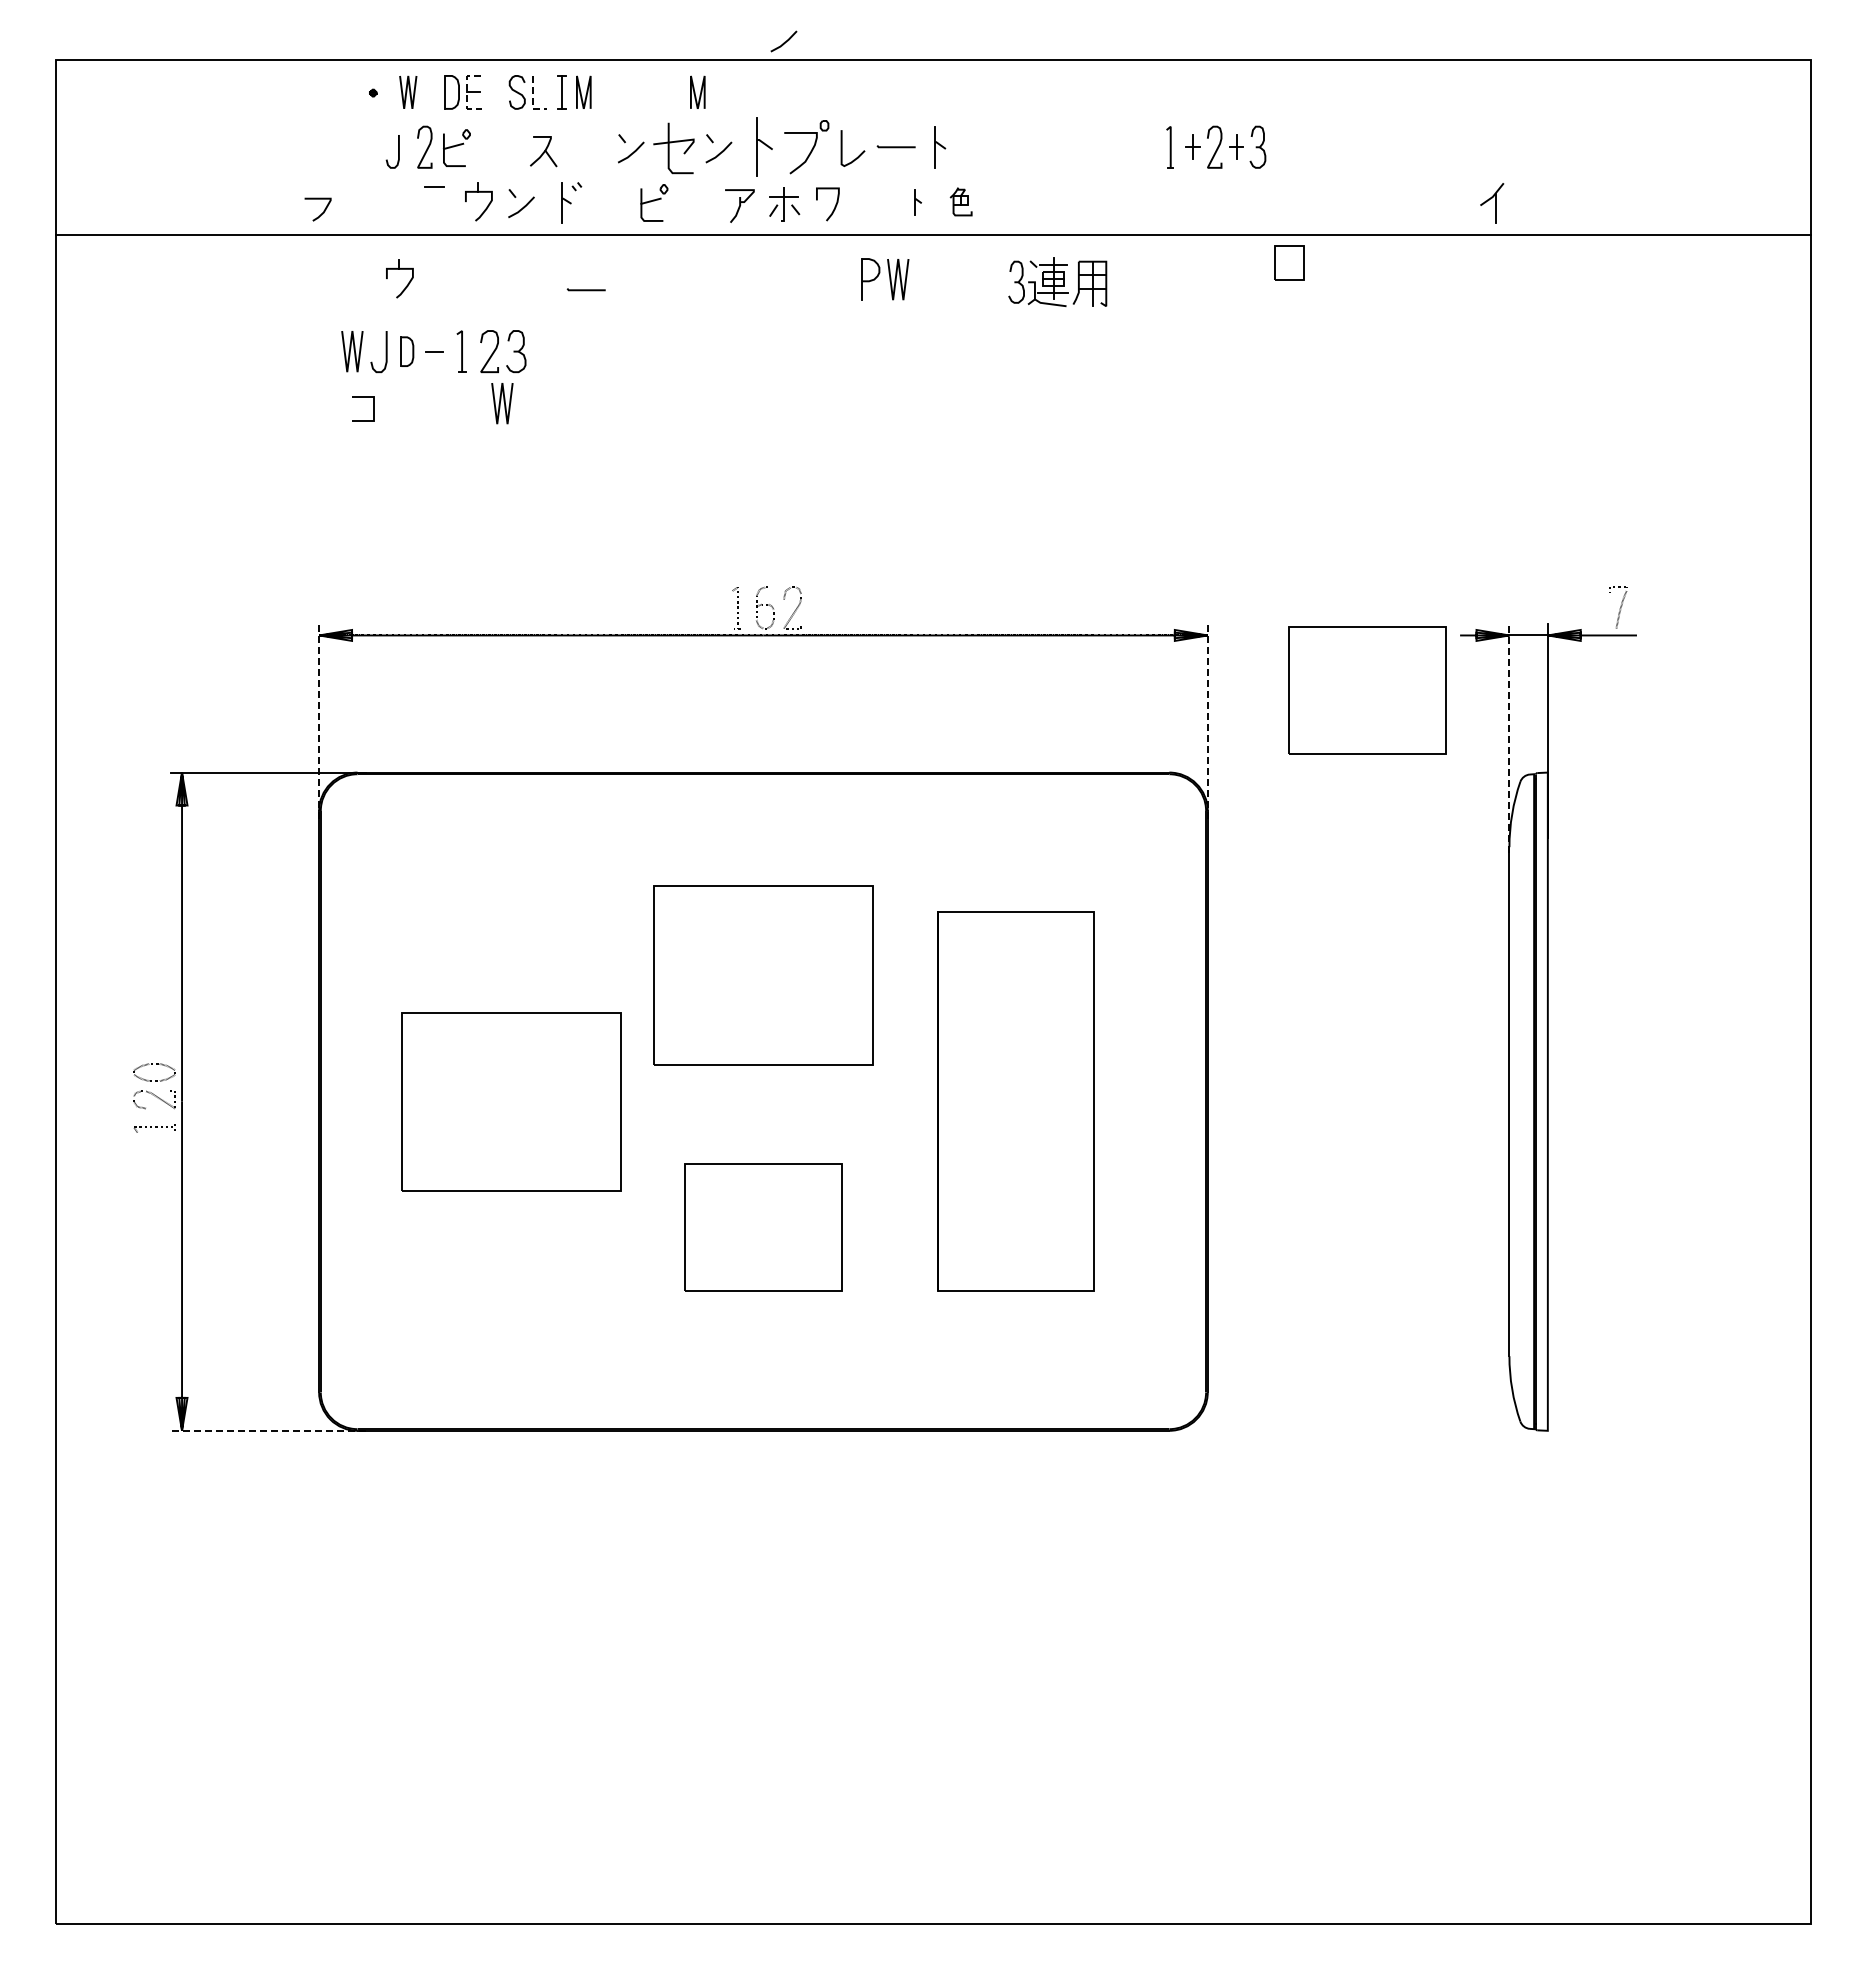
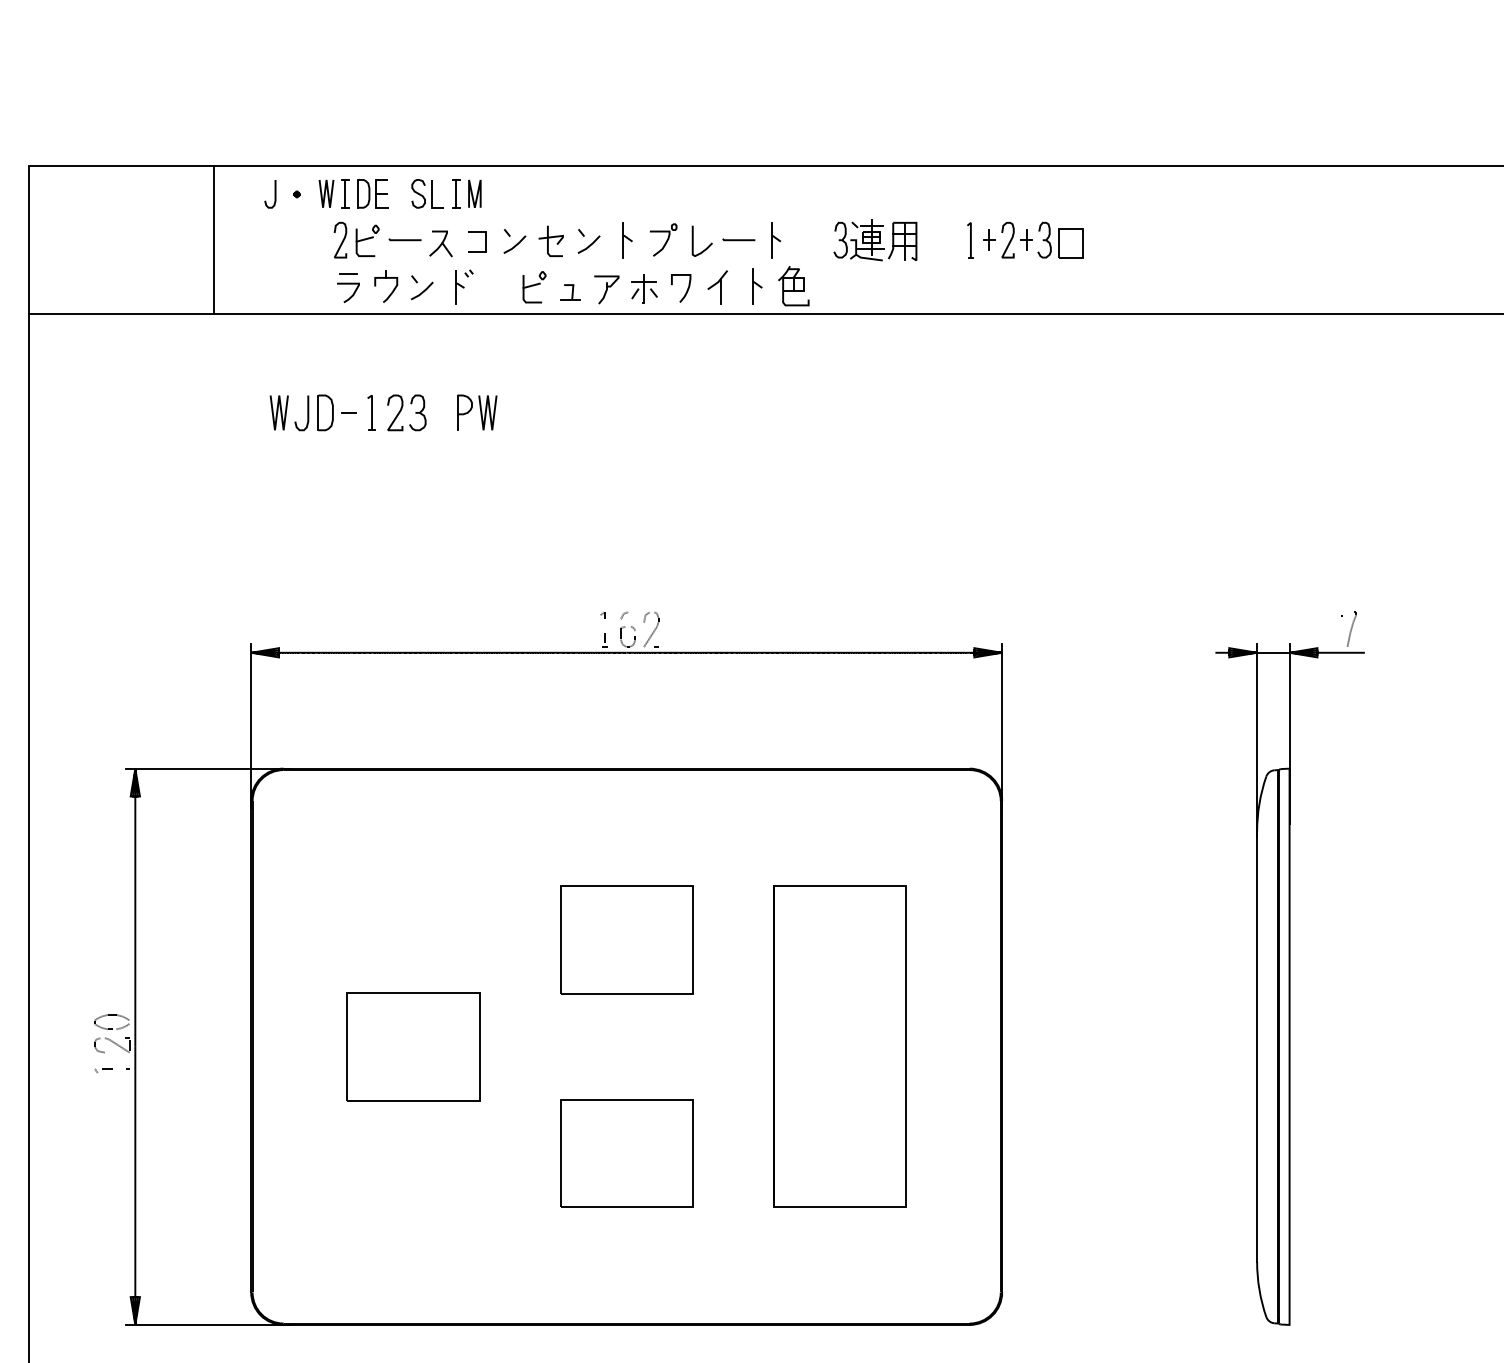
line: (784, 41) -> (644, 150), removed
line: (695, 91) -> (569, 193), removed
part: (429, 92) -> (344, 193), added
line: (467, 93) -> (376, 194), dashed -> solid
line: (533, 99) -> (432, 199), dashed -> solid
part: (807, 146) -> (663, 239), size x0.71
line: (275, 147) -> (214, 240), added
part: (764, 147) -> (627, 240), size x0.71
part: (673, 148) -> (550, 241), size x0.71
curve: (398, 151) -> (275, 193), moved
part: (960, 201) -> (793, 286), size x1.67
part: (918, 202) -> (757, 286), size x1.67
part: (1492, 203) -> (718, 287), moved
part: (696, 208) -> (570, 291), added
curve: (321, 213) -> (351, 296), moved
part: (1289, 262) -> (1071, 242), moved
part: (399, 269) -> (319, 343), removed
part: (885, 279) -> (477, 412), moved
part: (1057, 281) -> (875, 239), moved
line: (585, 289) -> (404, 239), moved
part: (407, 351) -> (325, 412), size x1.43
line: (500, 403) -> (404, 456), removed
line: (373, 408) -> (486, 241), moved
part: (1367, 690) -> (1137, 699), removed
line: (319, 721) -> (251, 725), dashed -> solid
line: (1207, 721) -> (1001, 725), dashed -> solid
line: (1509, 738) -> (1257, 739), dashed -> solid
part: (763, 975) -> (626, 940), size x0.71
part: (510, 1101) -> (412, 1046), size x0.71
line: (267, 1430) -> (207, 1324), dashed -> solid

